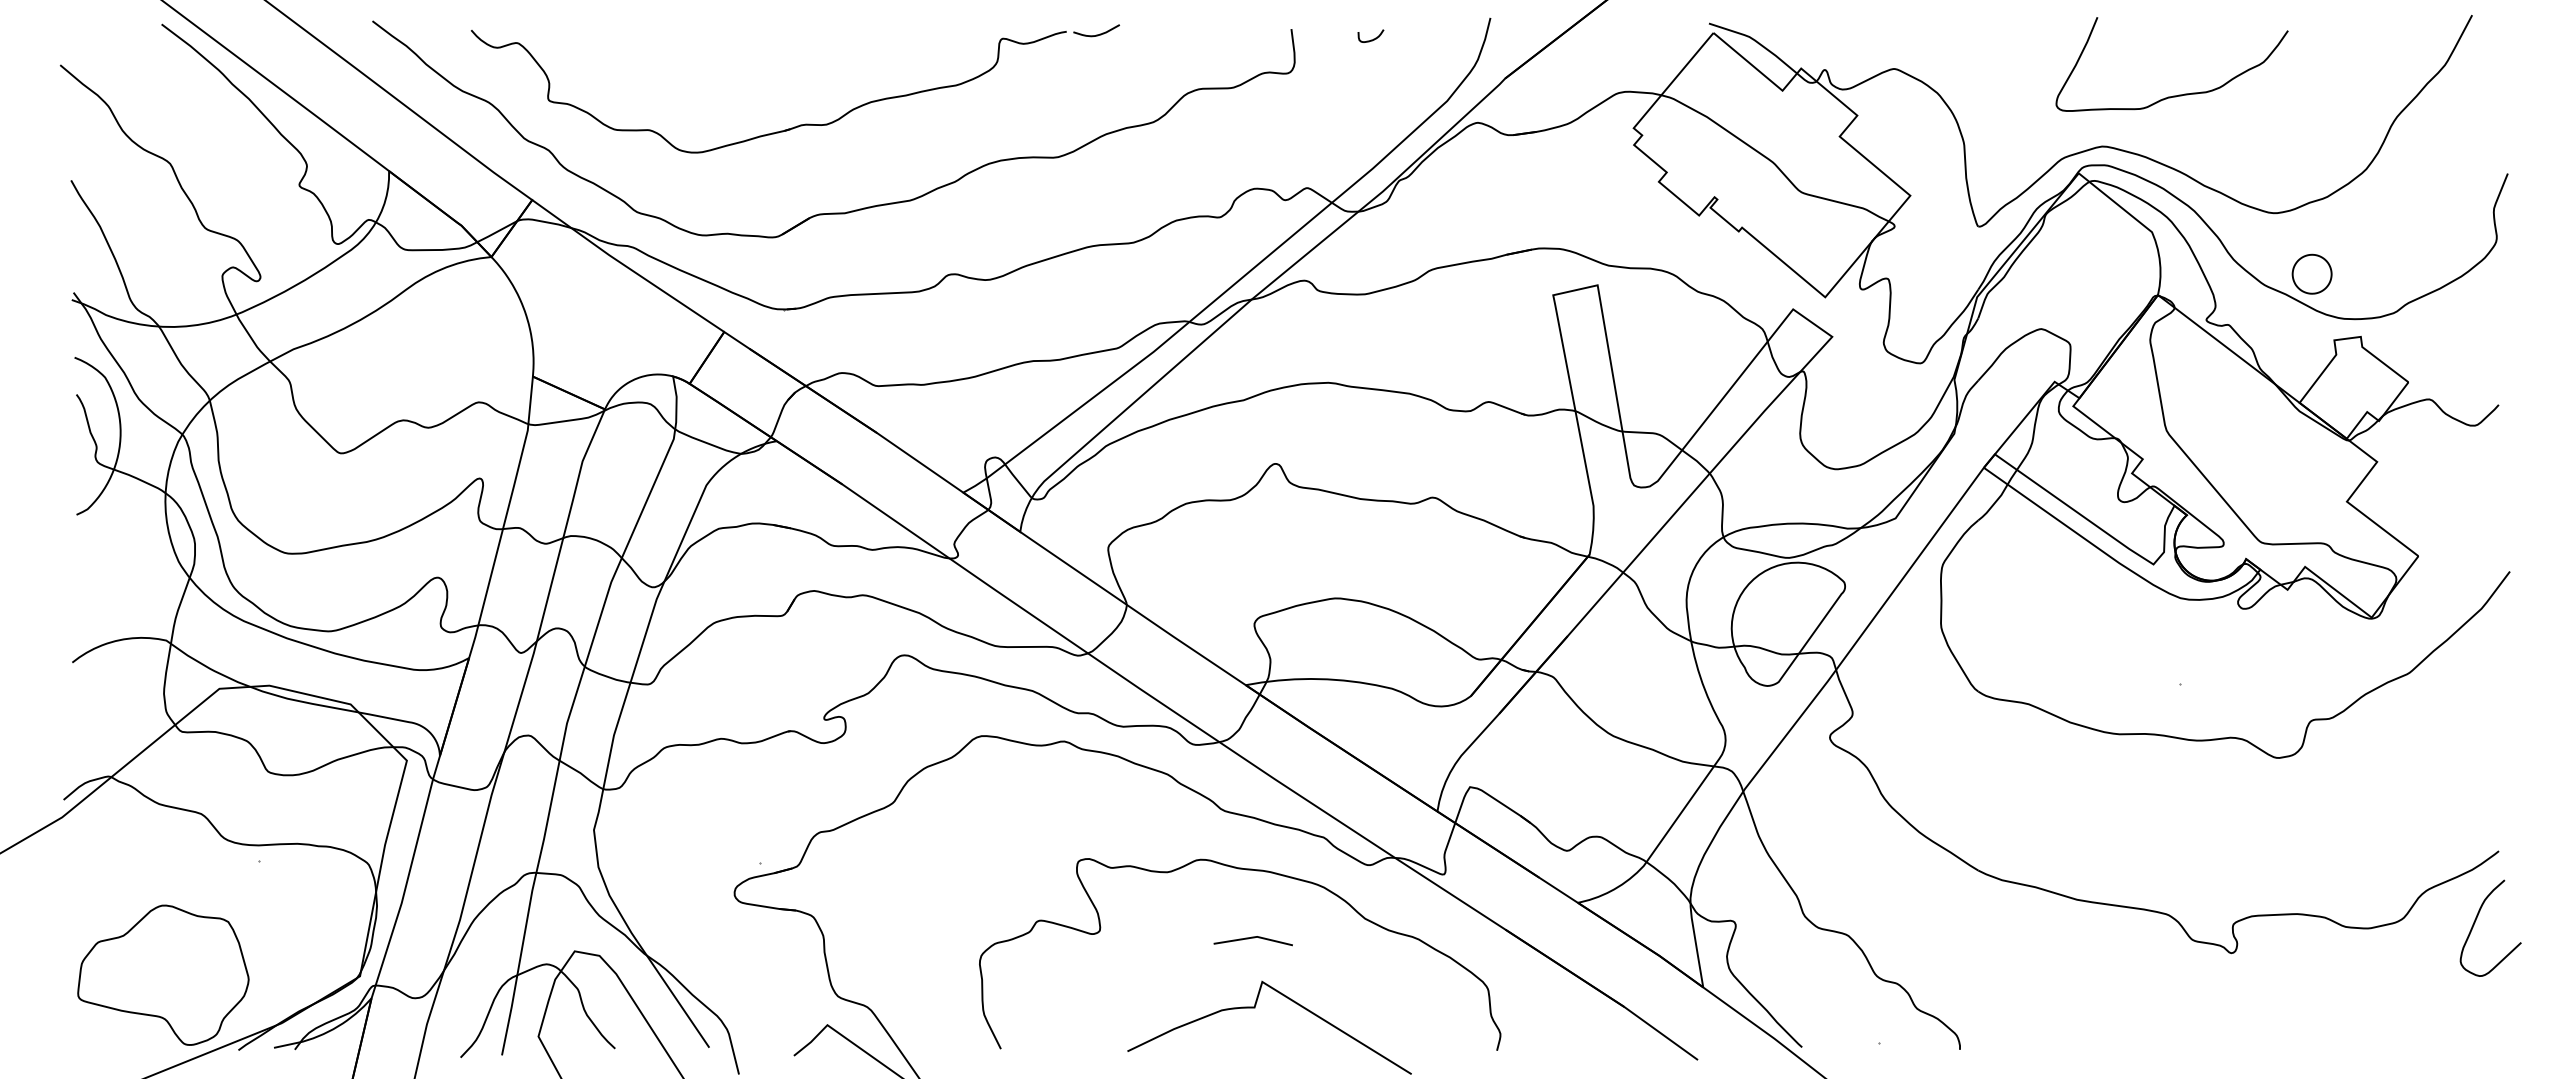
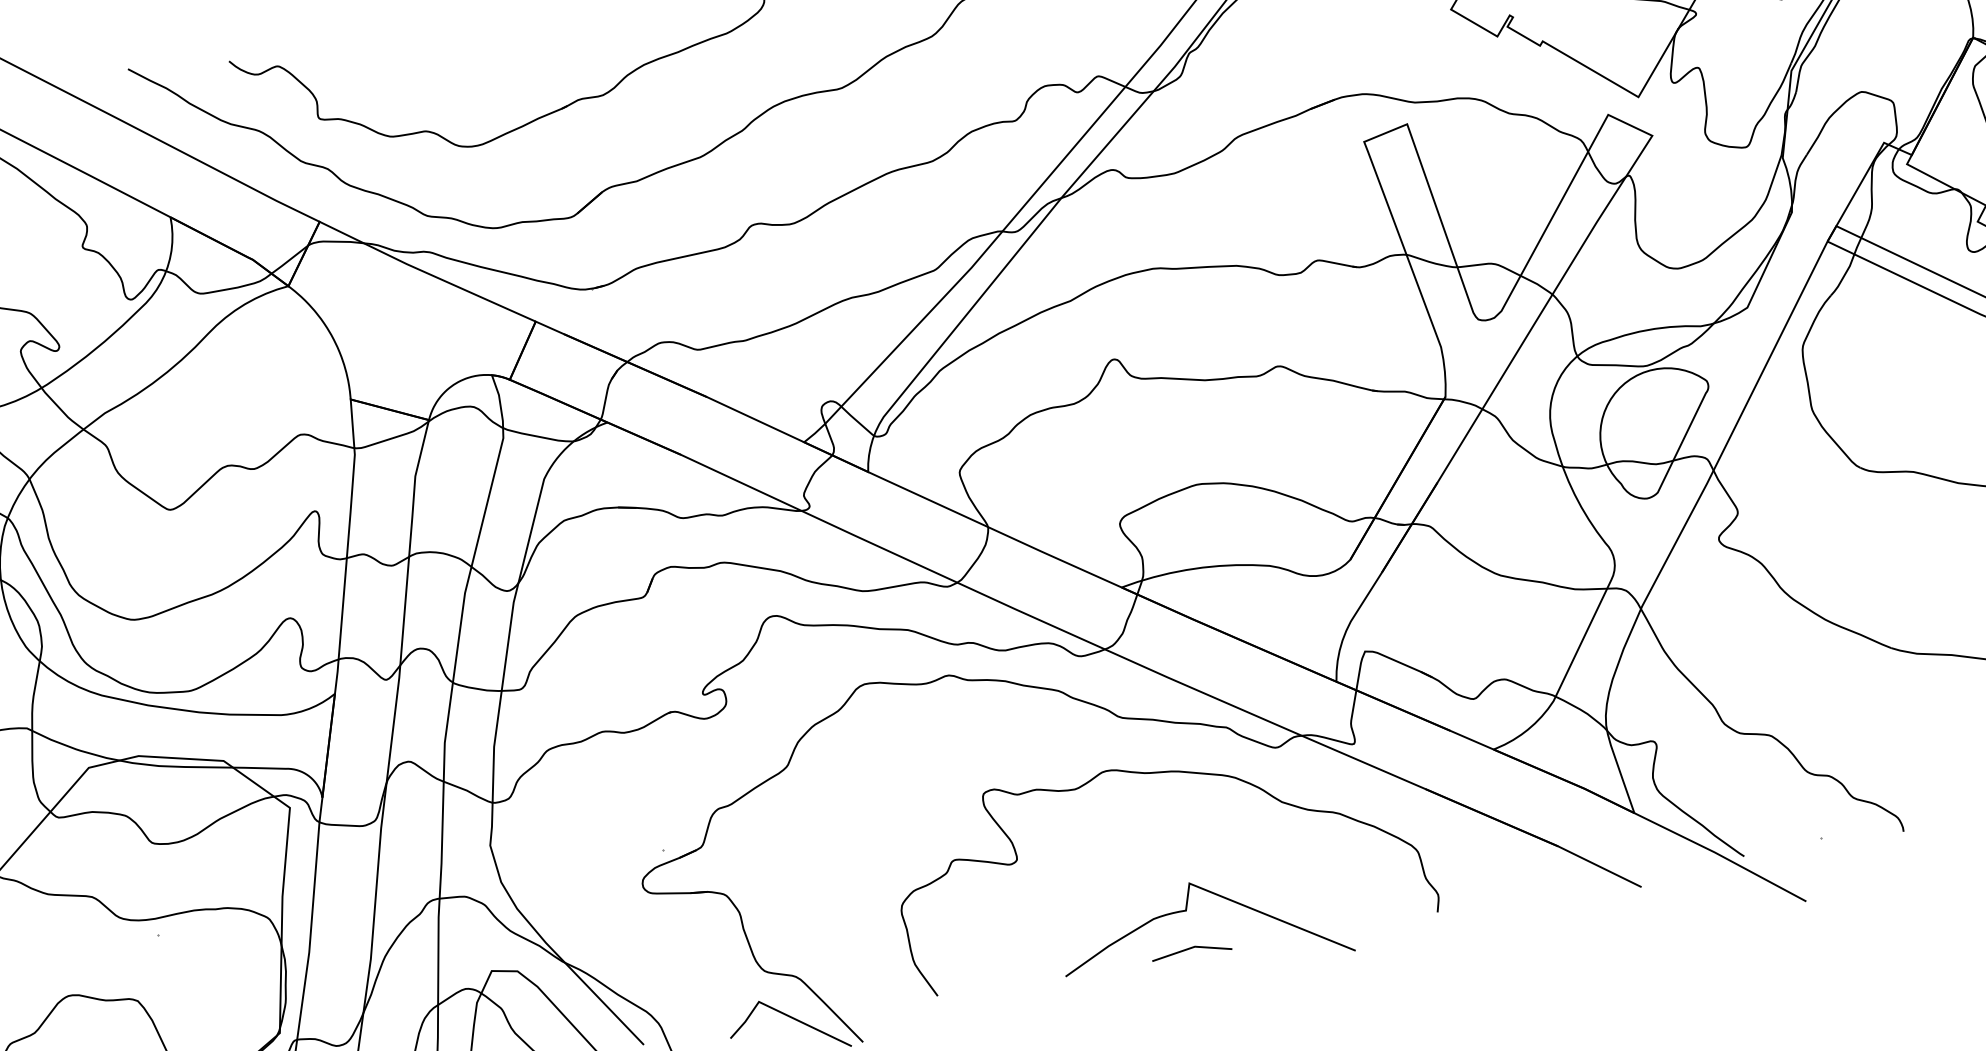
line: (1252, 938) -> (1190, 949), moved

